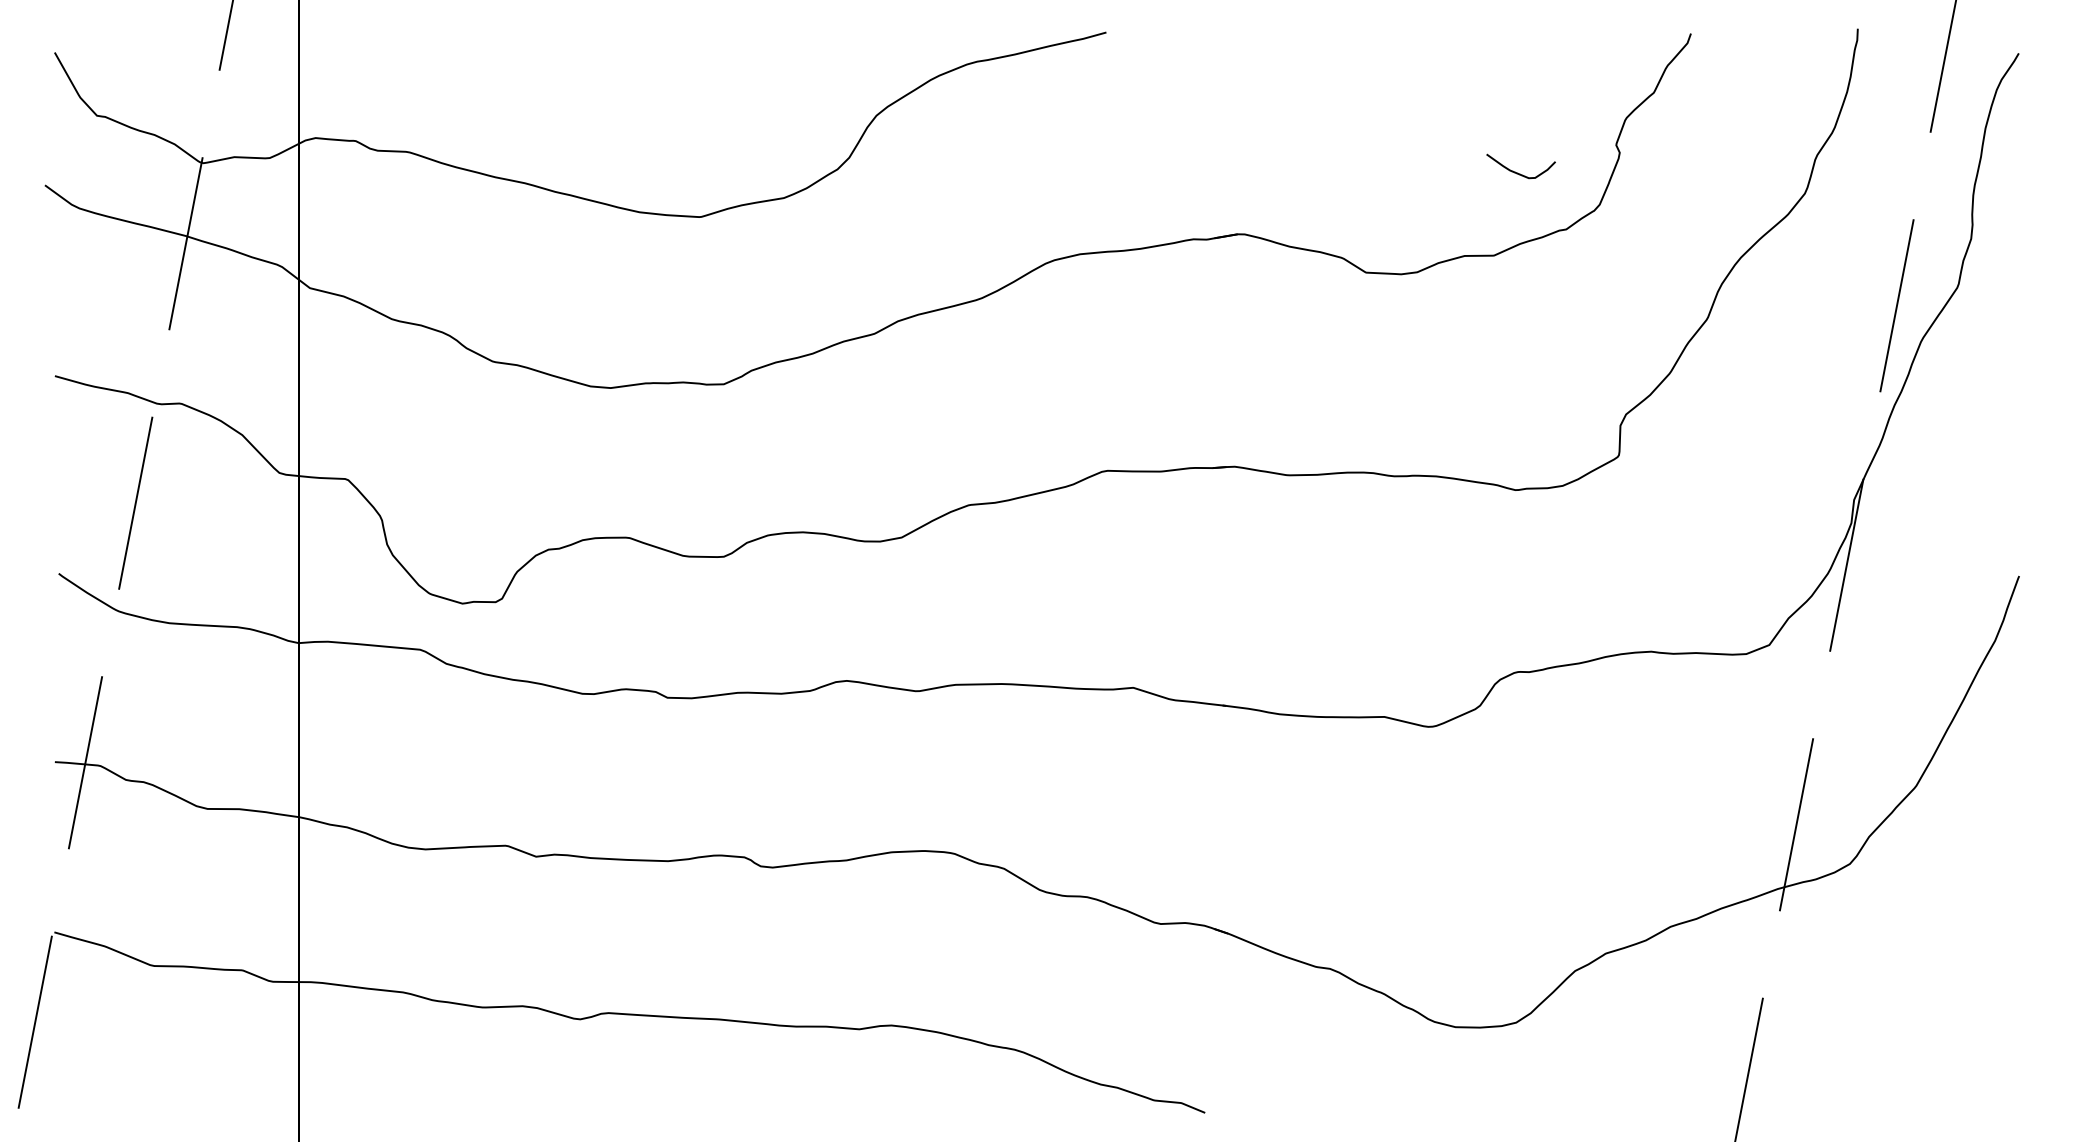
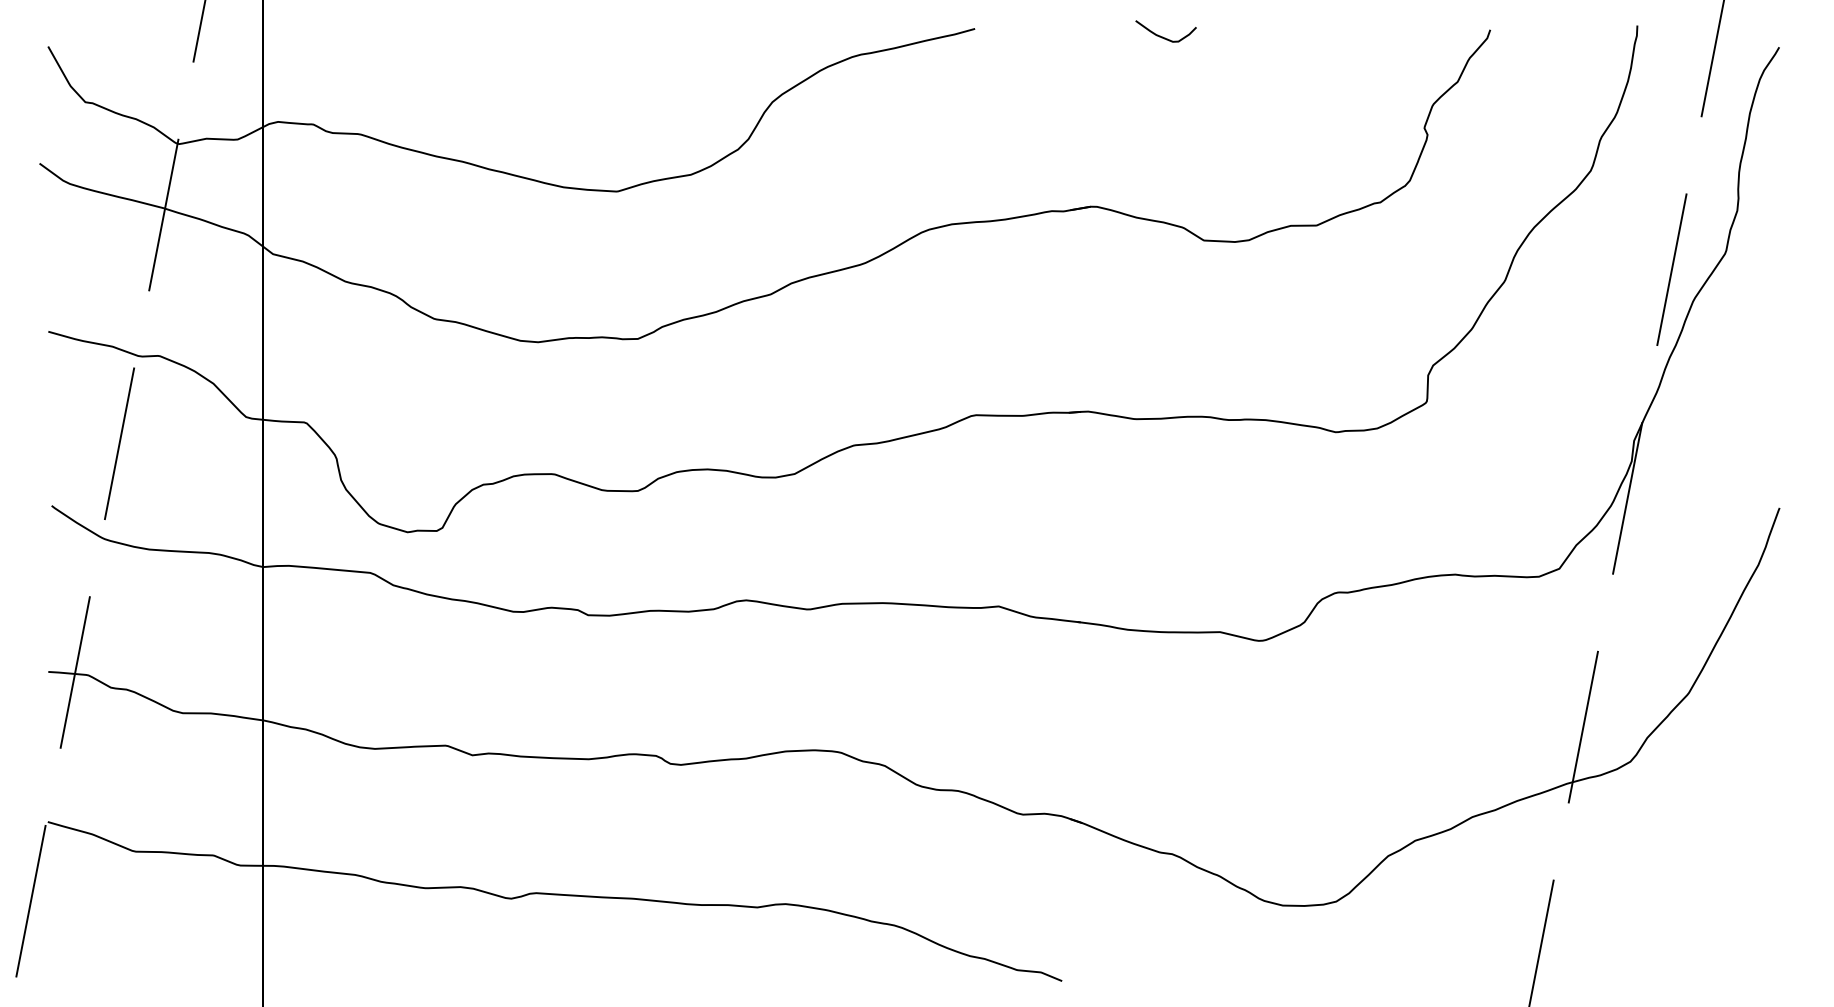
curve: (1517, 172) -> (1162, 36), moved

